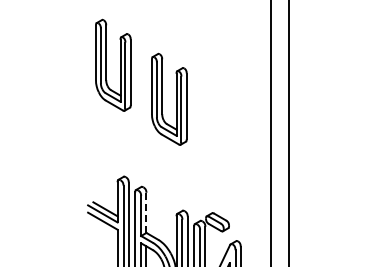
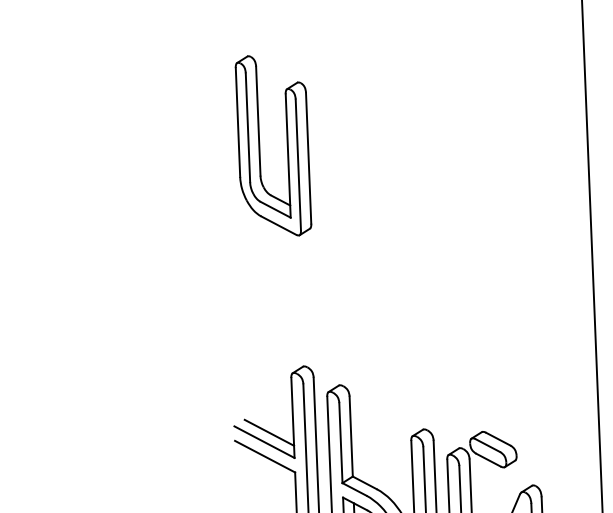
part: (162, 98) -> (373, 207), removed
line: (146, 212) -> (351, 435), dashed -> solid

